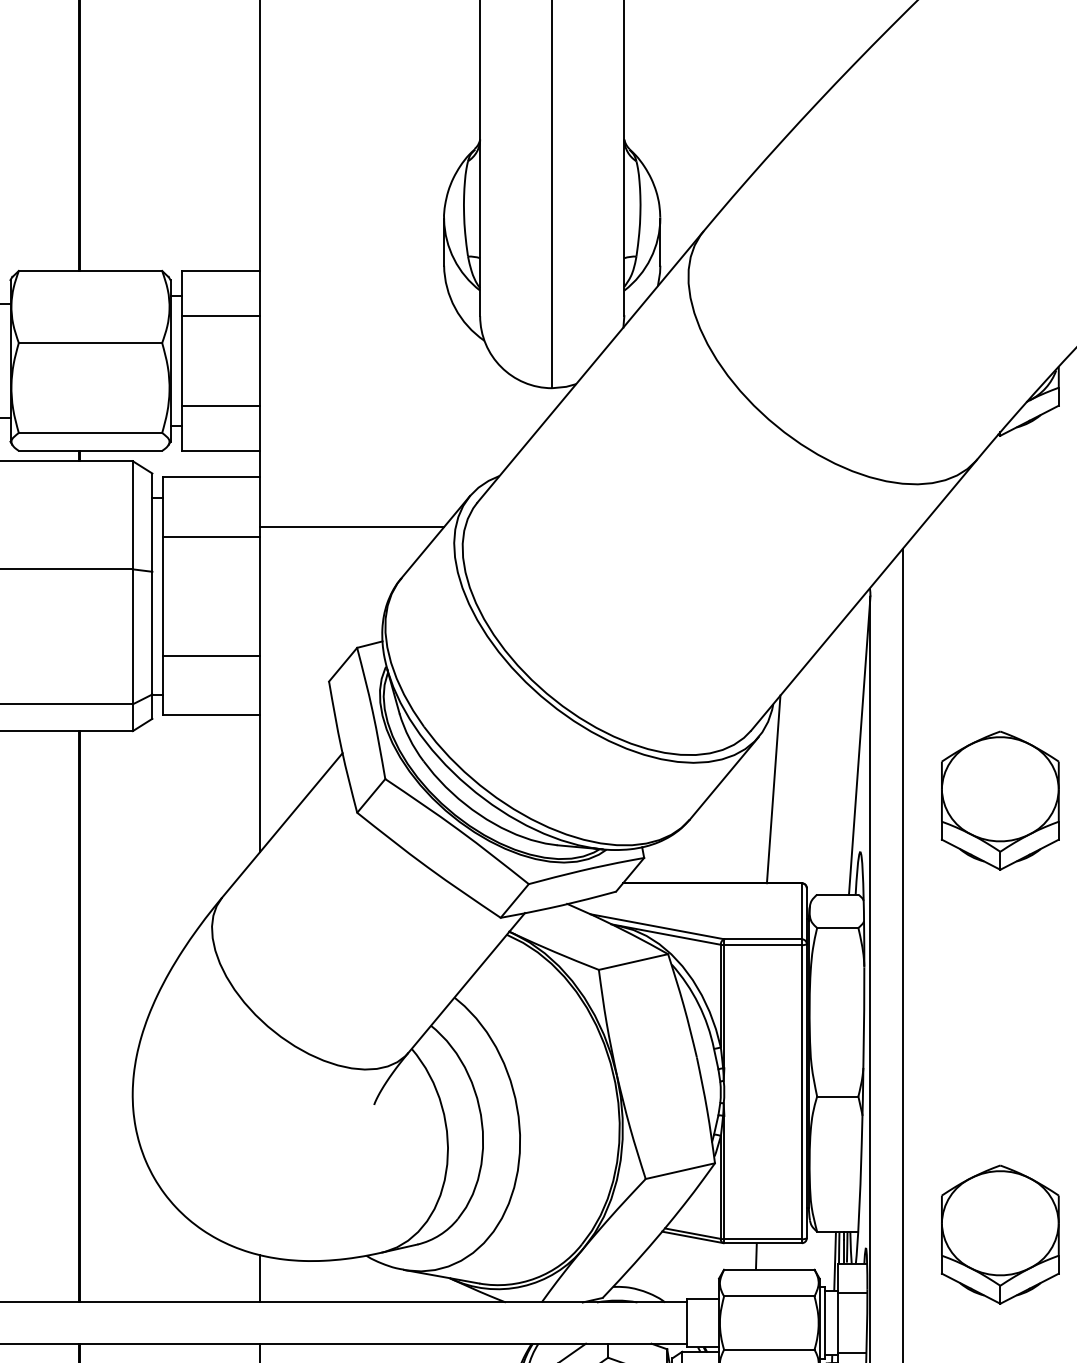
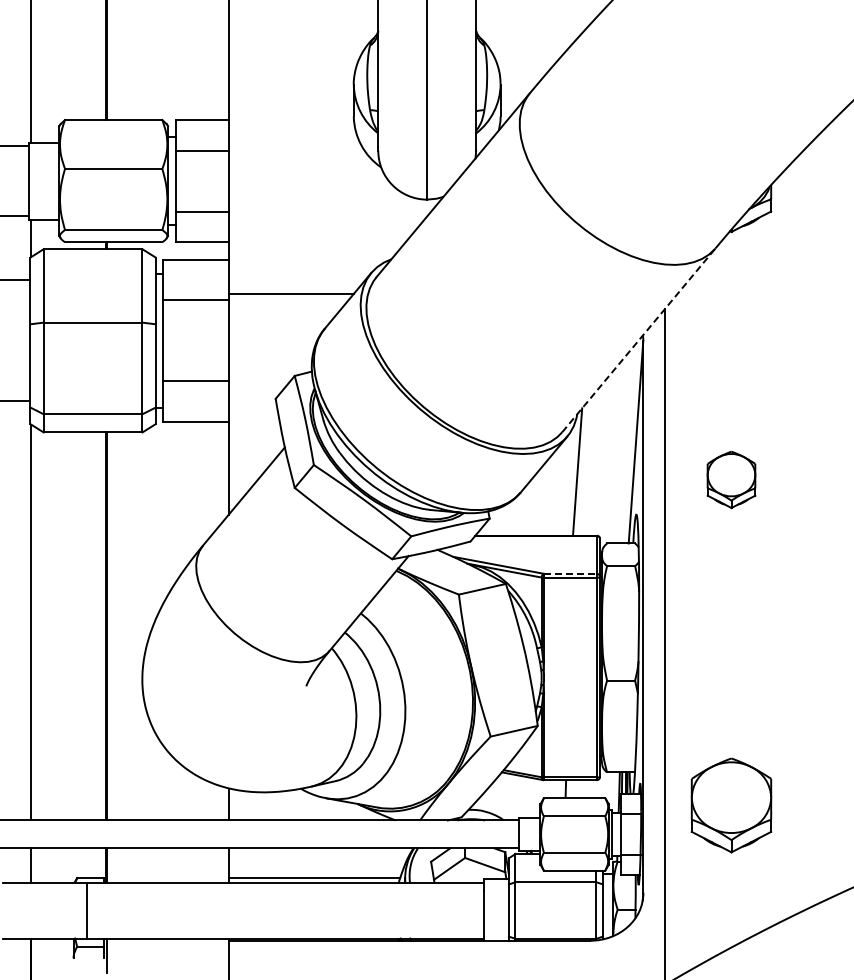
line: (863, 595) -> (638, 340), solid -> dashed
part: (1000, 800) -> (731, 479), size x0.6
line: (763, 938) -> (570, 573), solid -> dashed
part: (1000, 1234) -> (731, 805), moved

